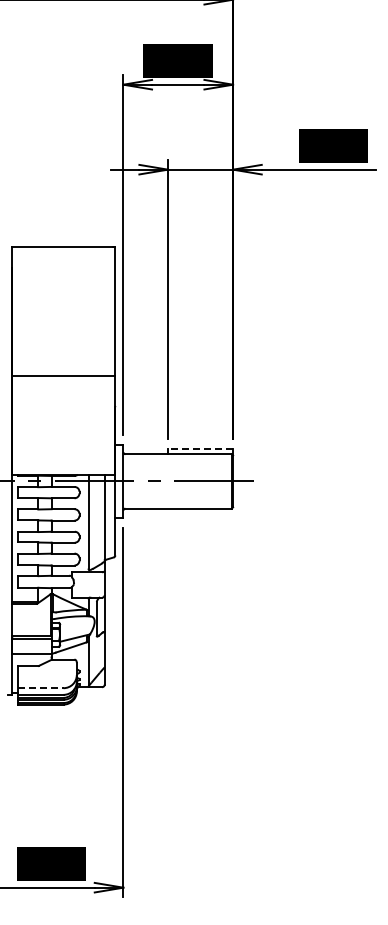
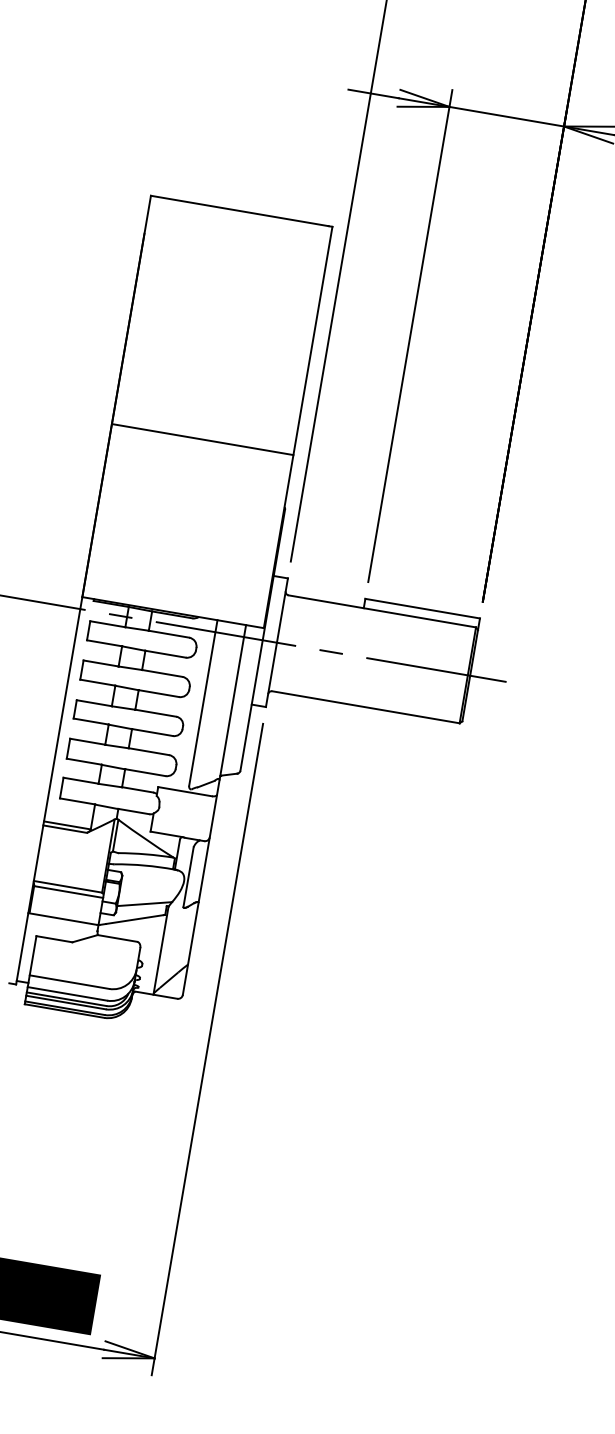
line: (200, 448) -> (422, 607), dashed -> solid
line: (41, 688) -> (70, 982), dashed -> solid

